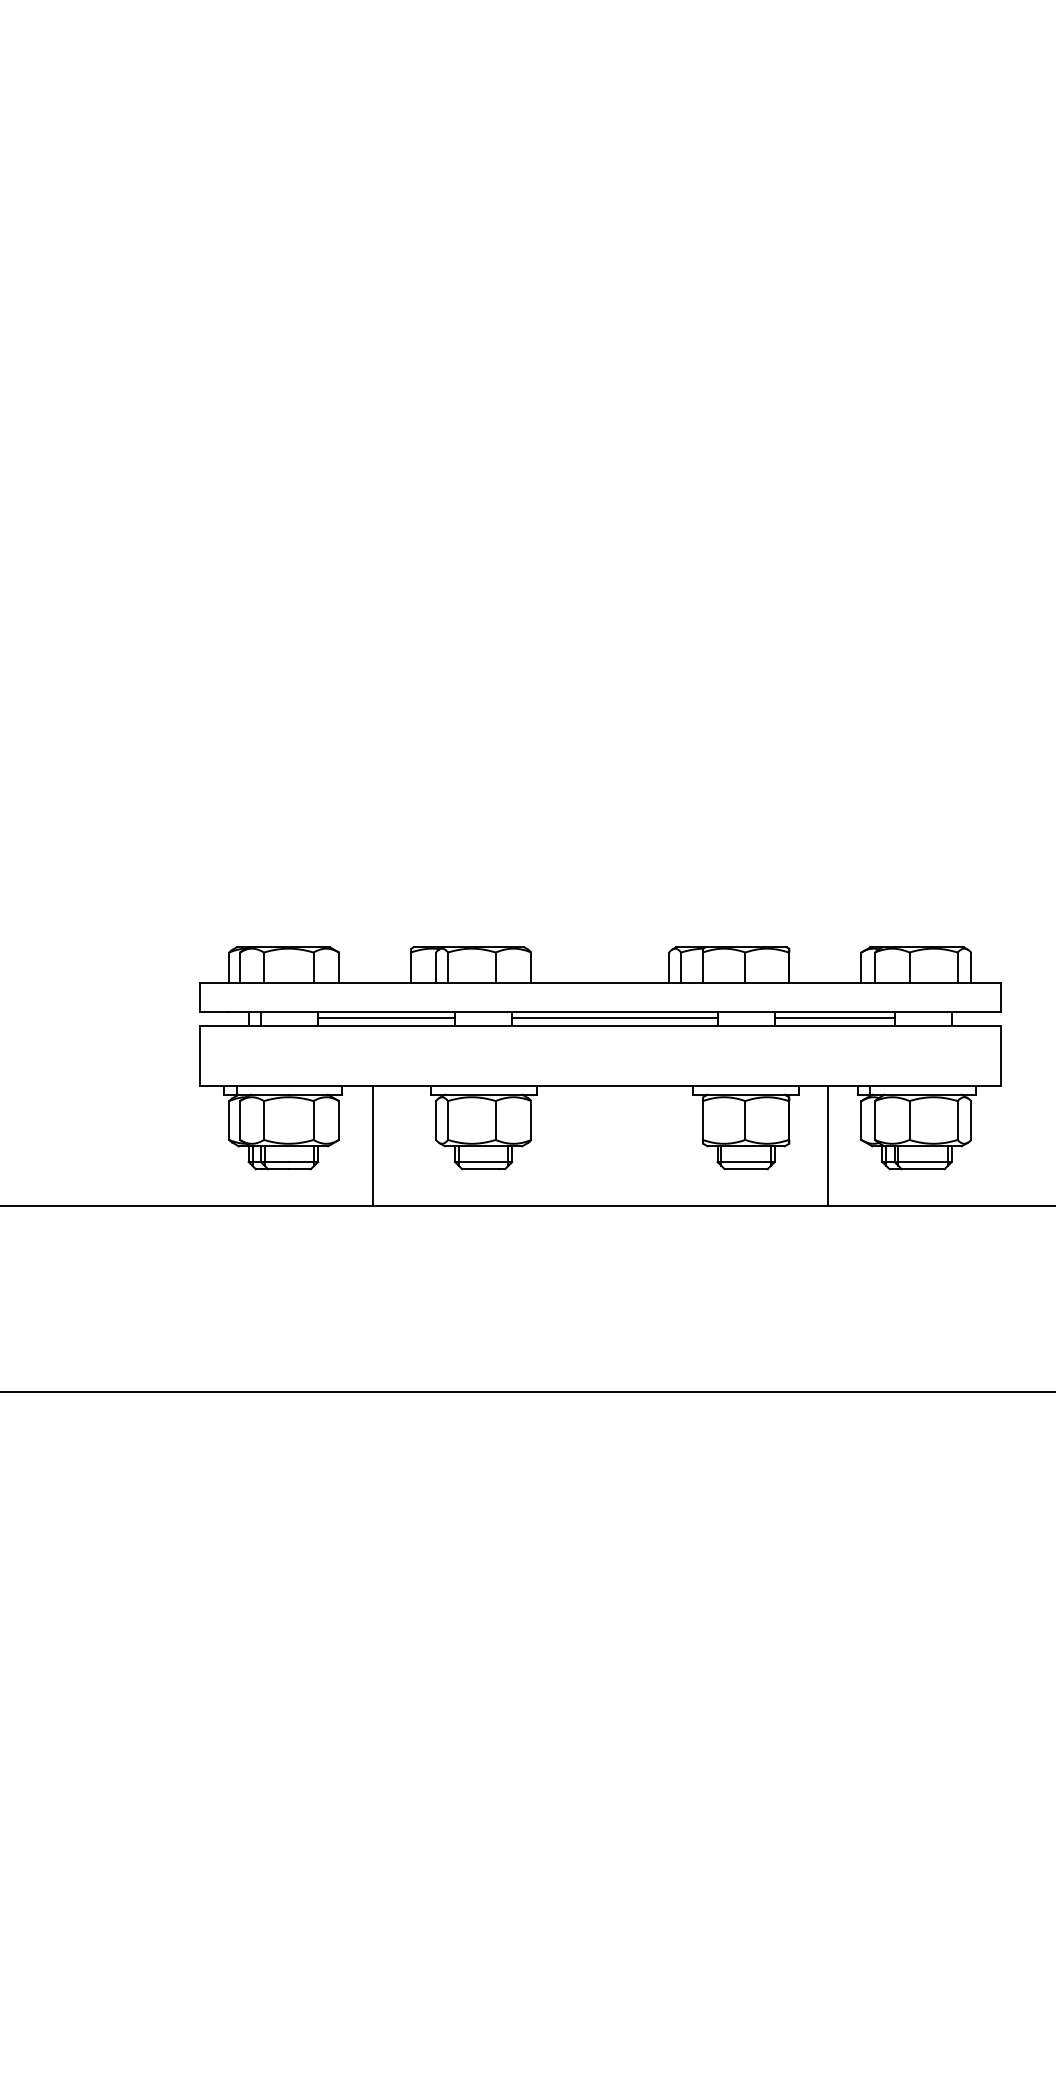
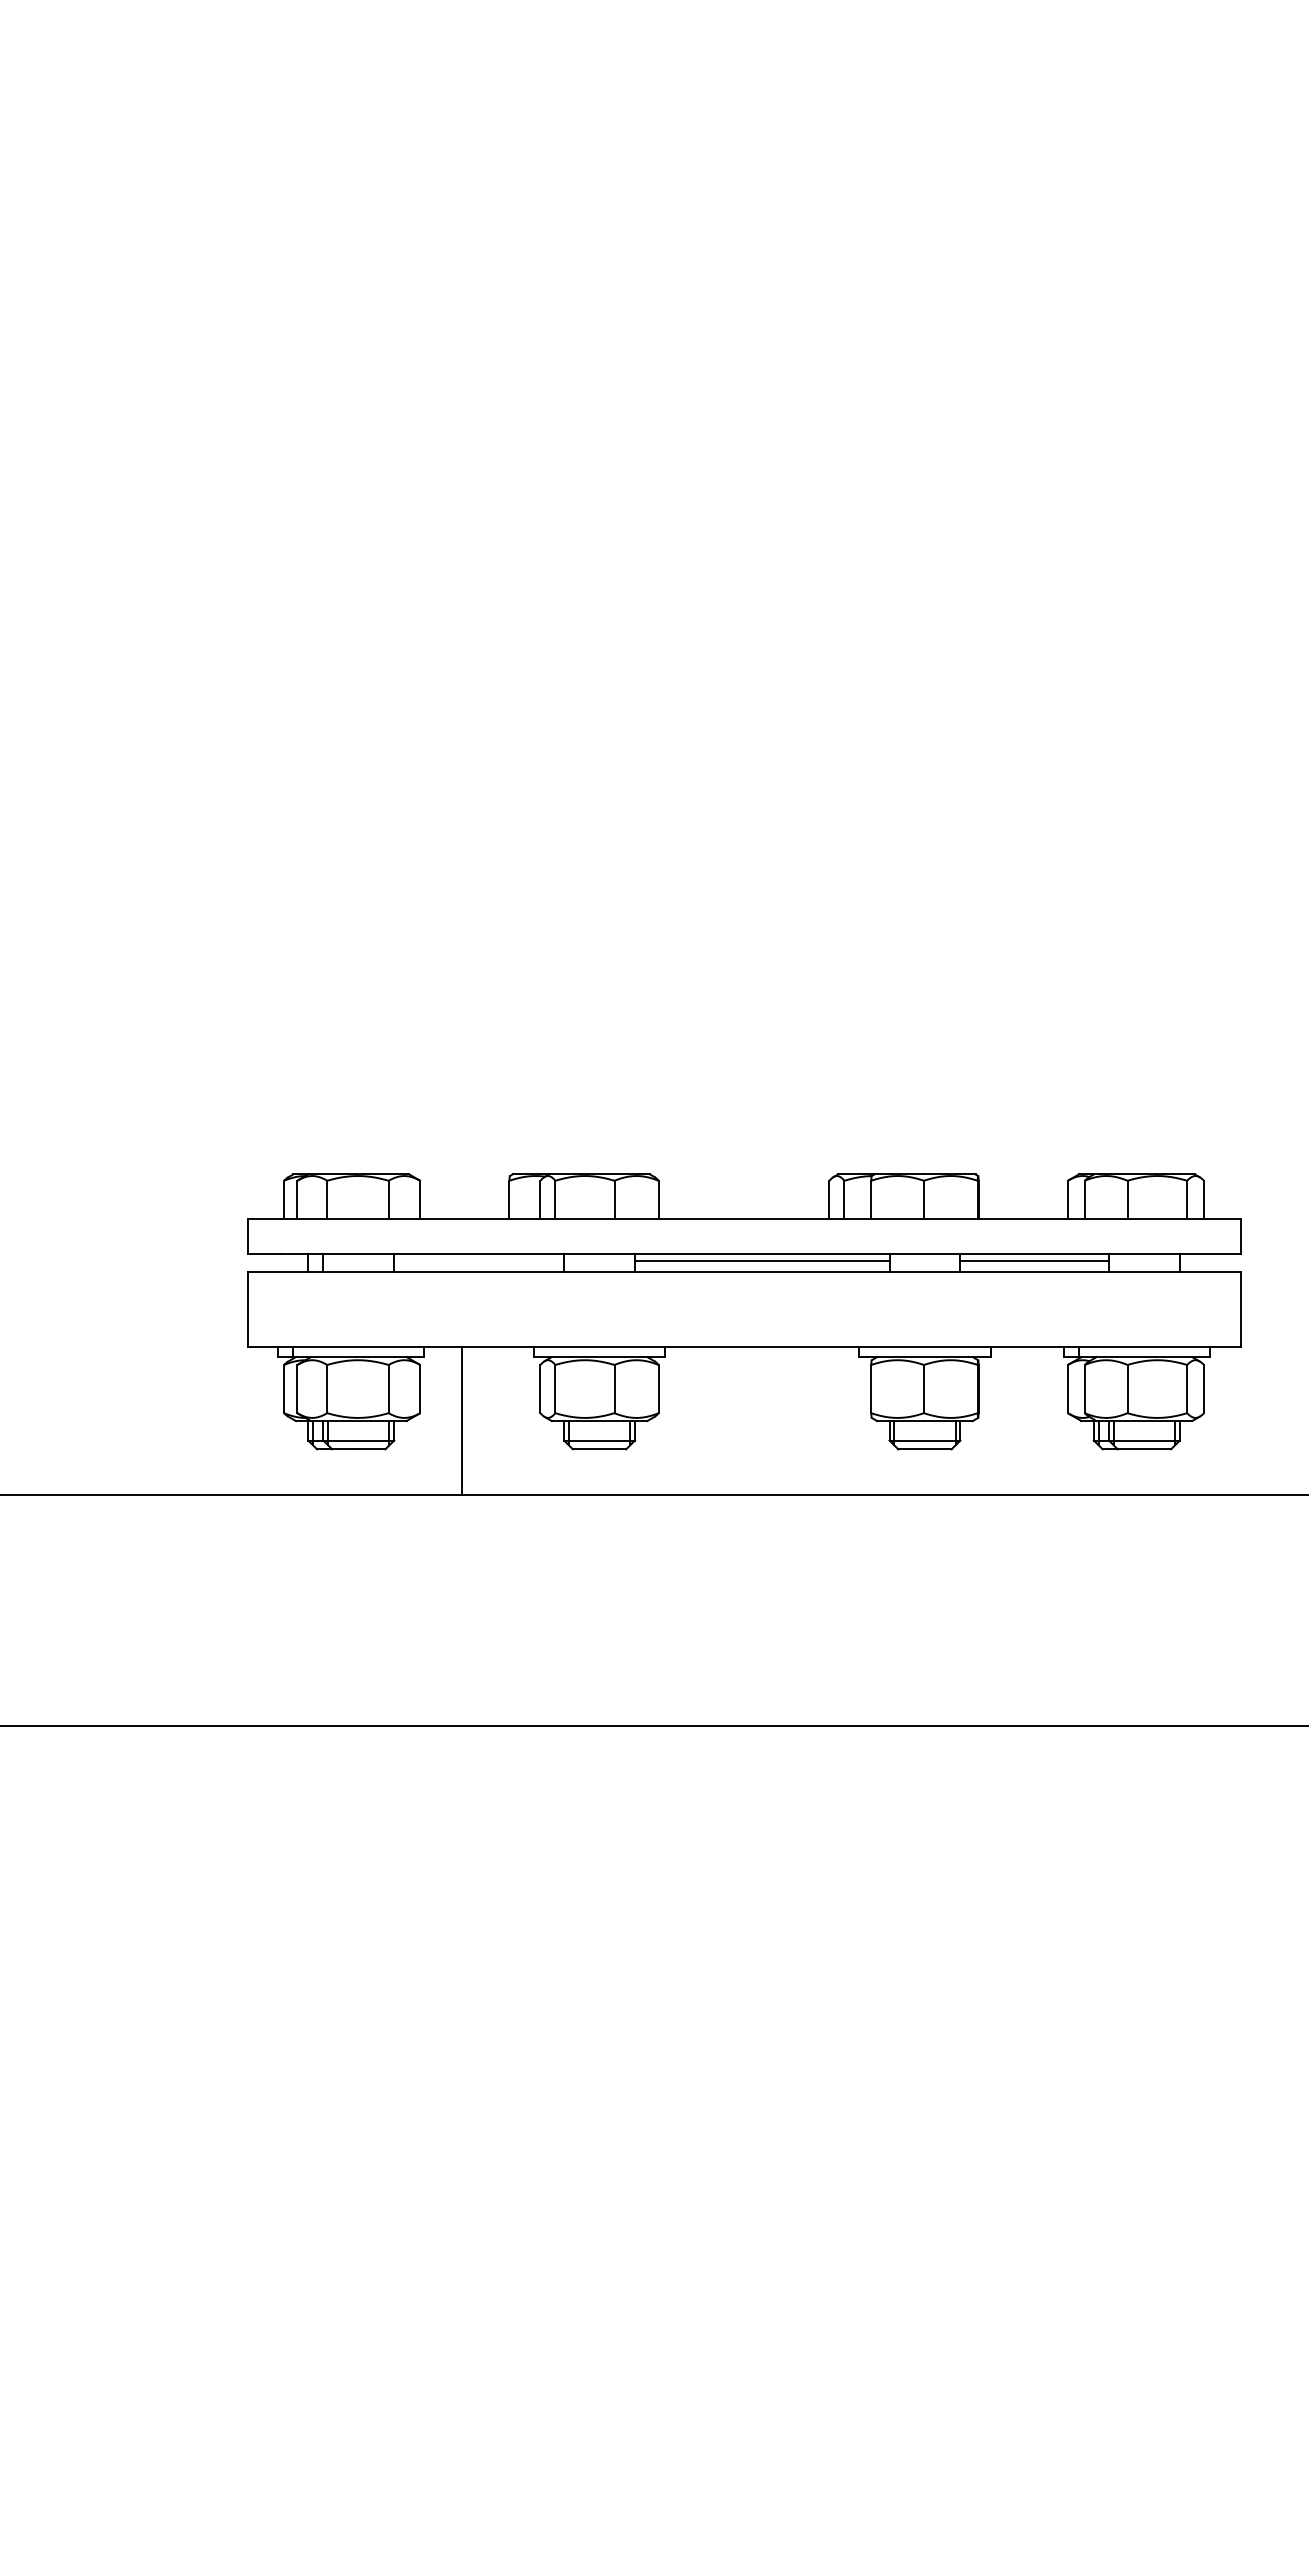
line: (386, 1017) -> (479, 1261), removed
line: (828, 1145) -> (1026, 1420), removed

